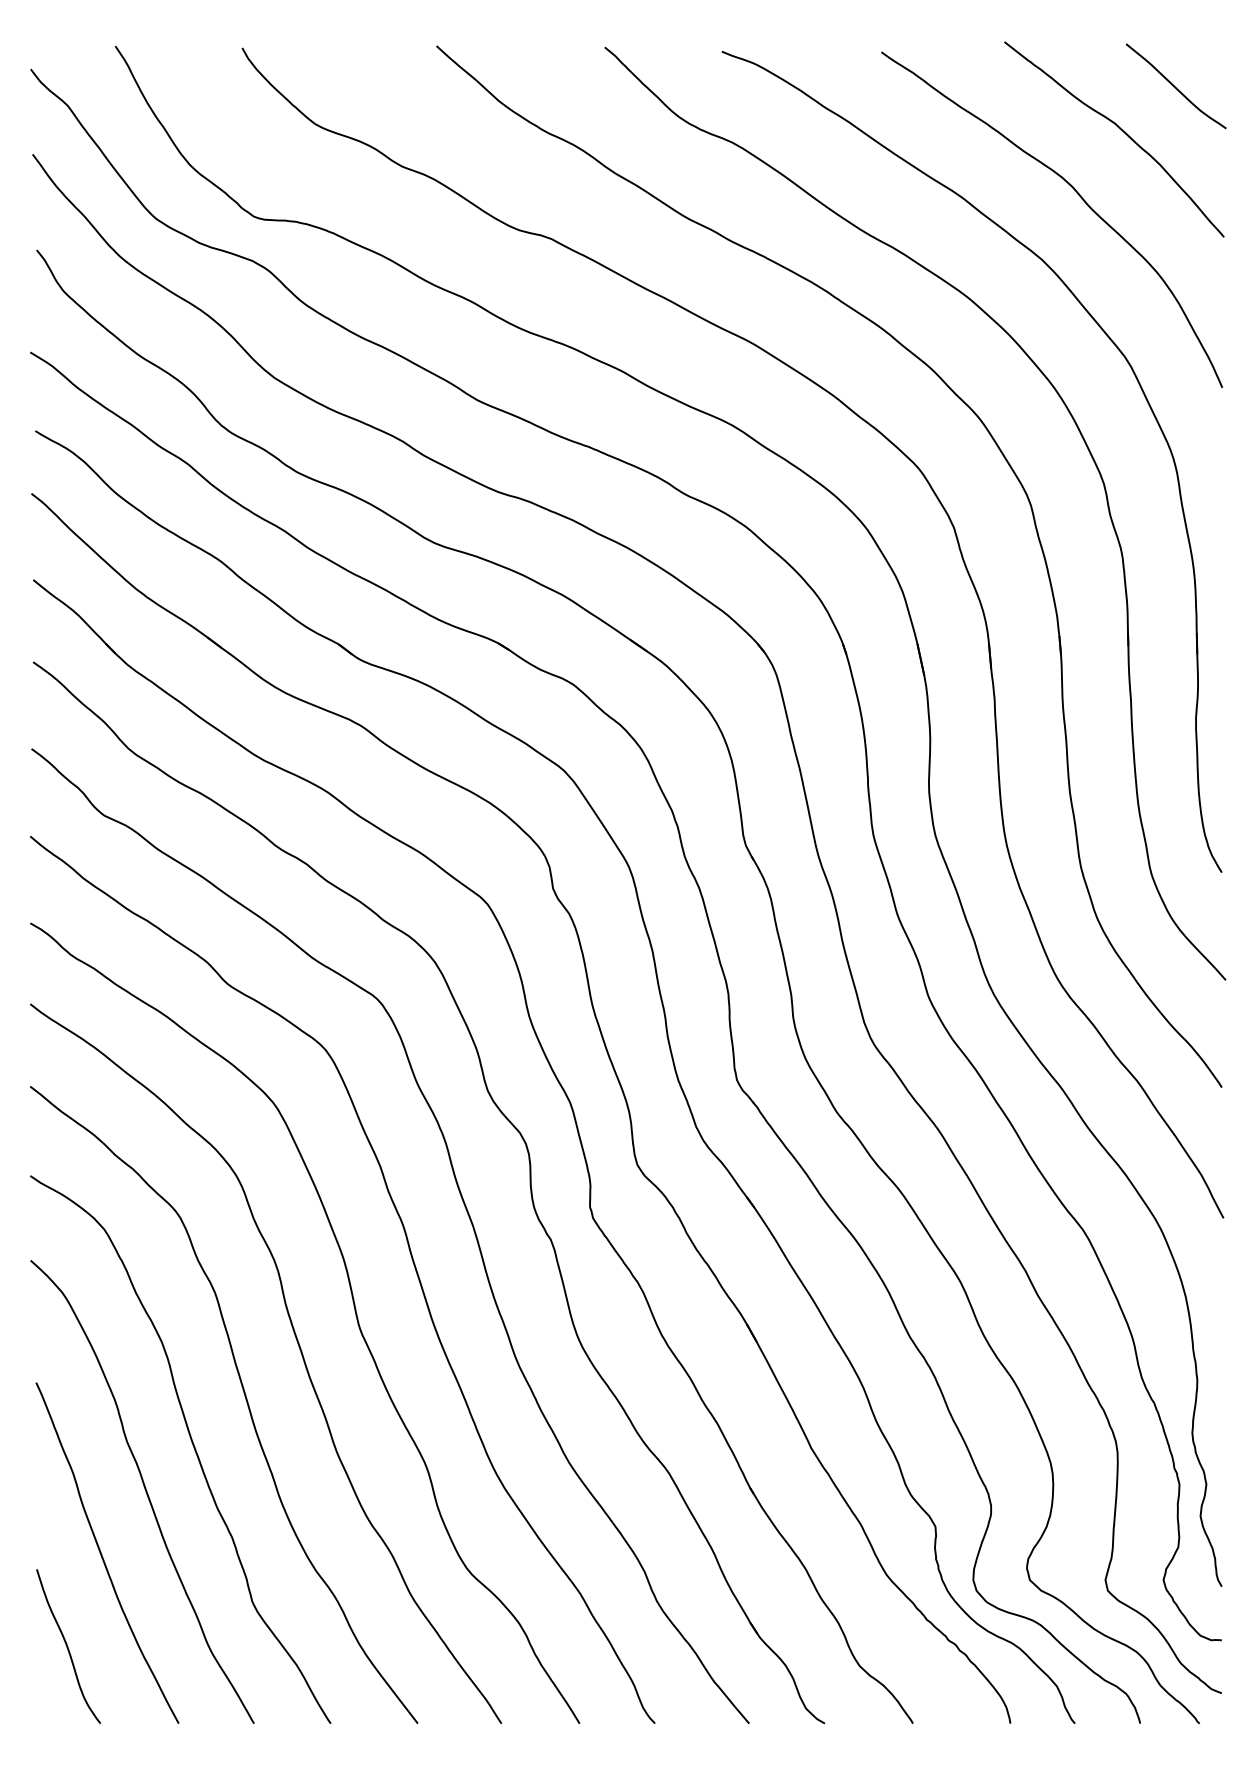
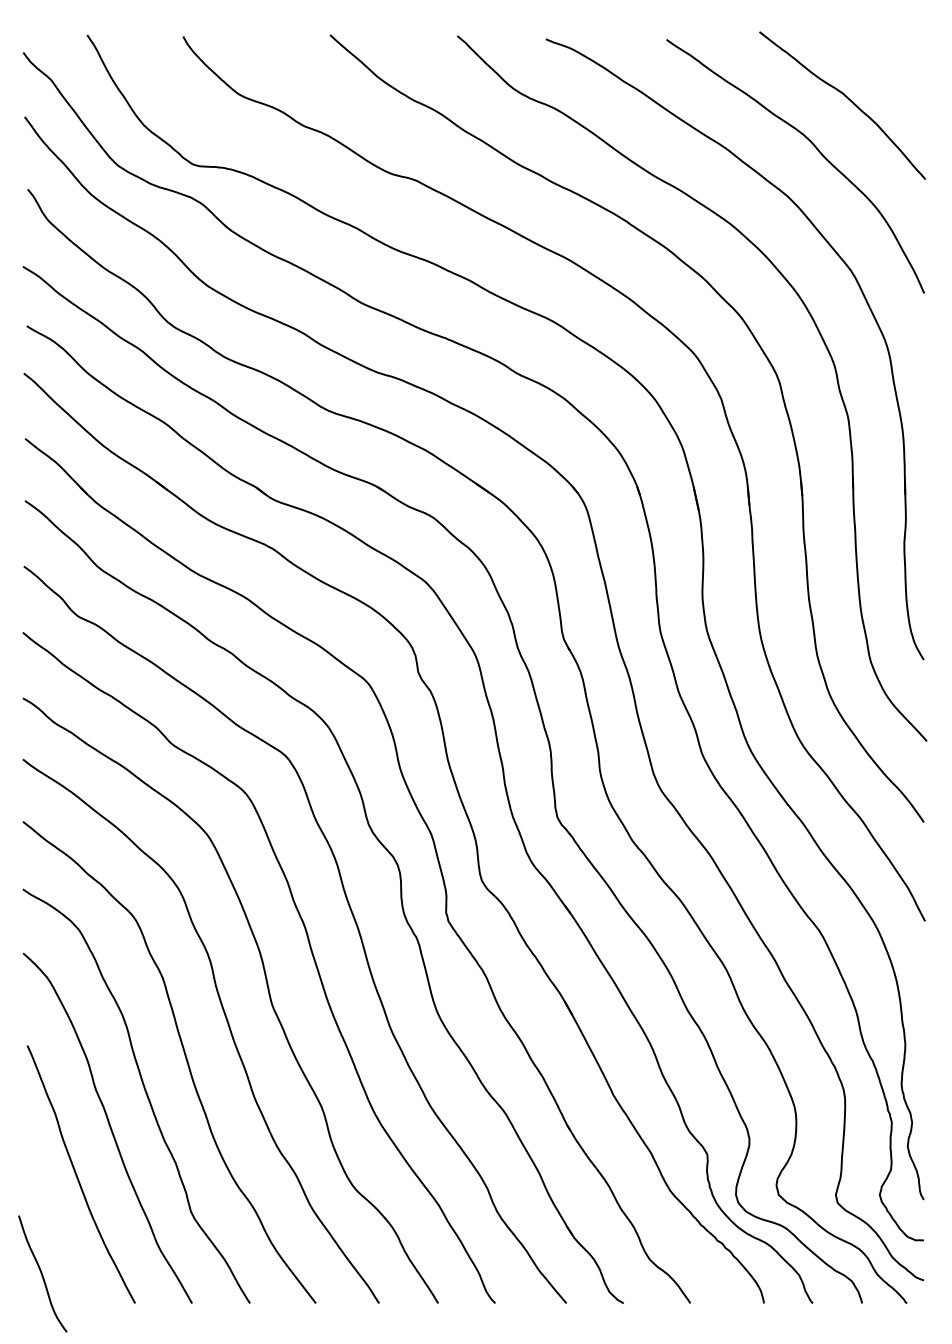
curve: (1175, 86) -> (888, 65), removed
curve: (68, 1646) -> (42, 1273), moved

